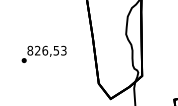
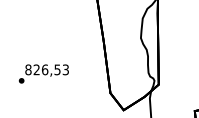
text: (43, 53) -> (43, 72), moved

